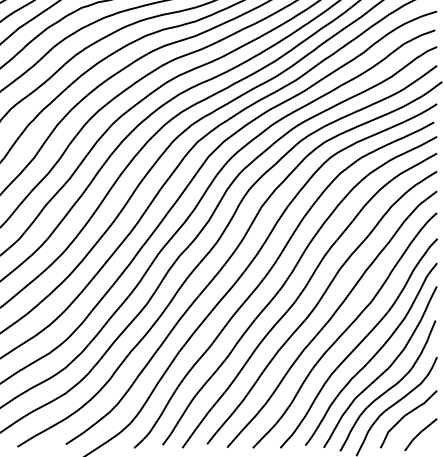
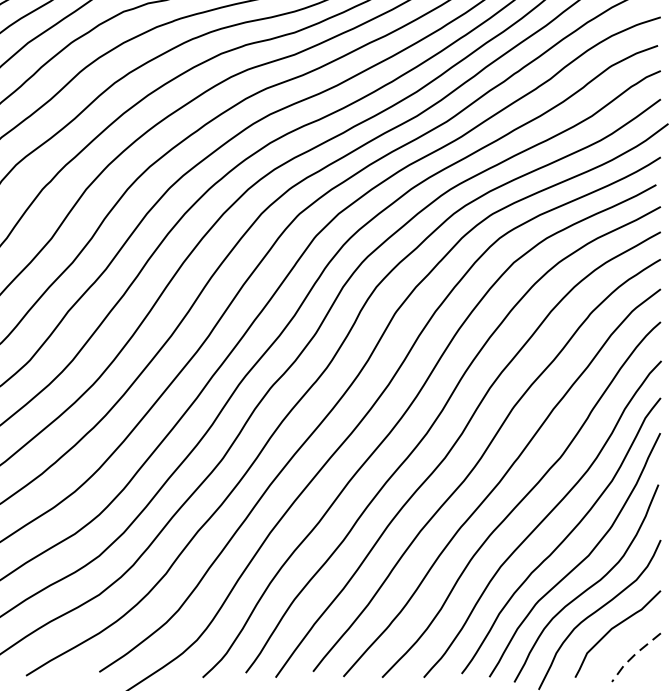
line: (418, 434) -> (632, 657), solid -> dashed

